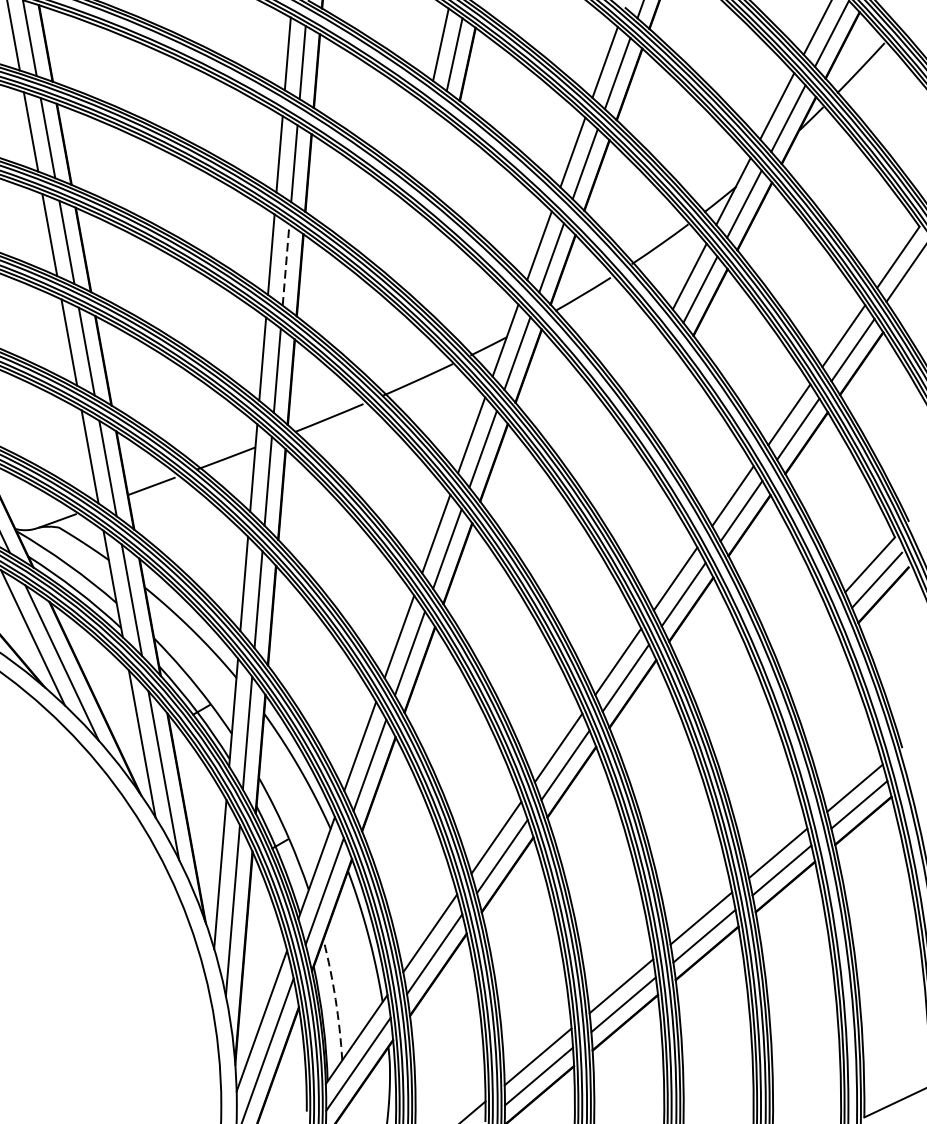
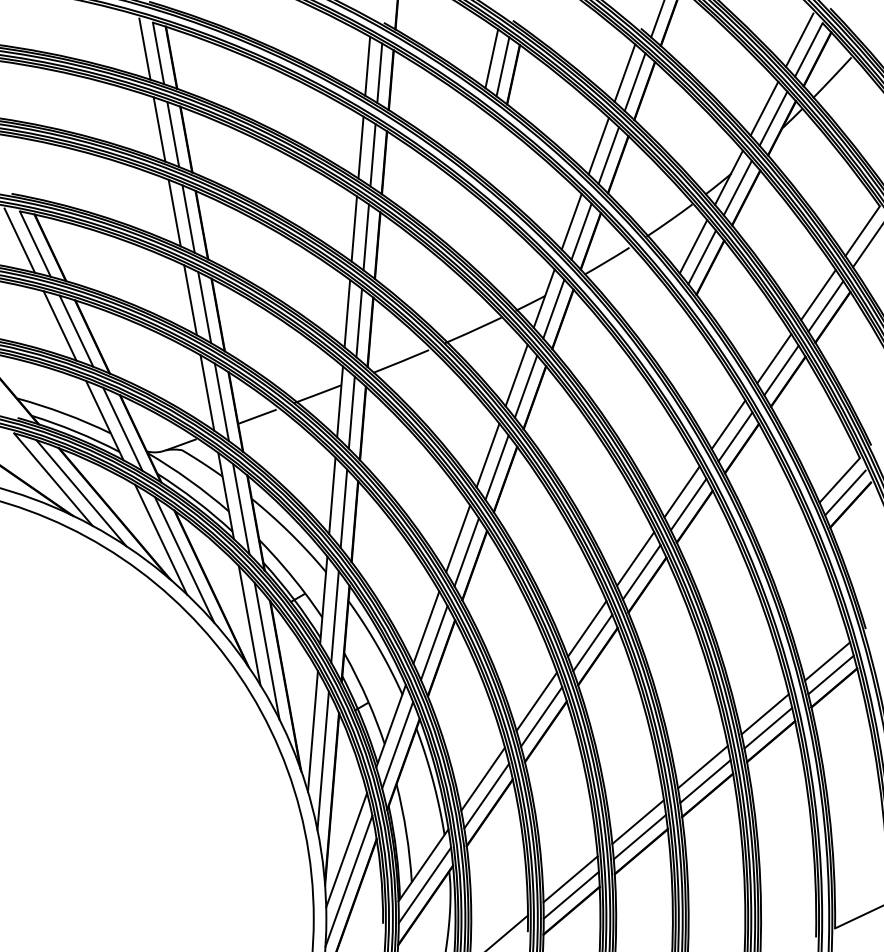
line: (286, 263) -> (366, 236), dashed -> solid
arc: (335, 999) -> (406, 832), dashed -> solid

